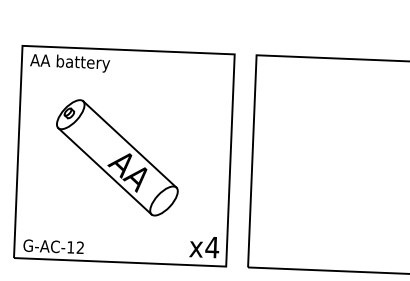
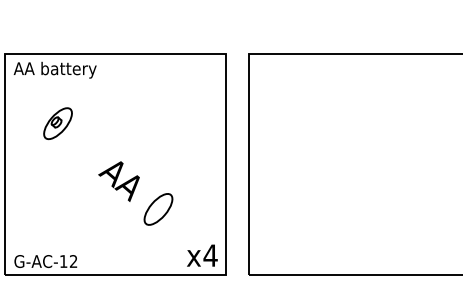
line: (129, 143) -> (120, 151), removed
line: (104, 170) -> (95, 180), removed

